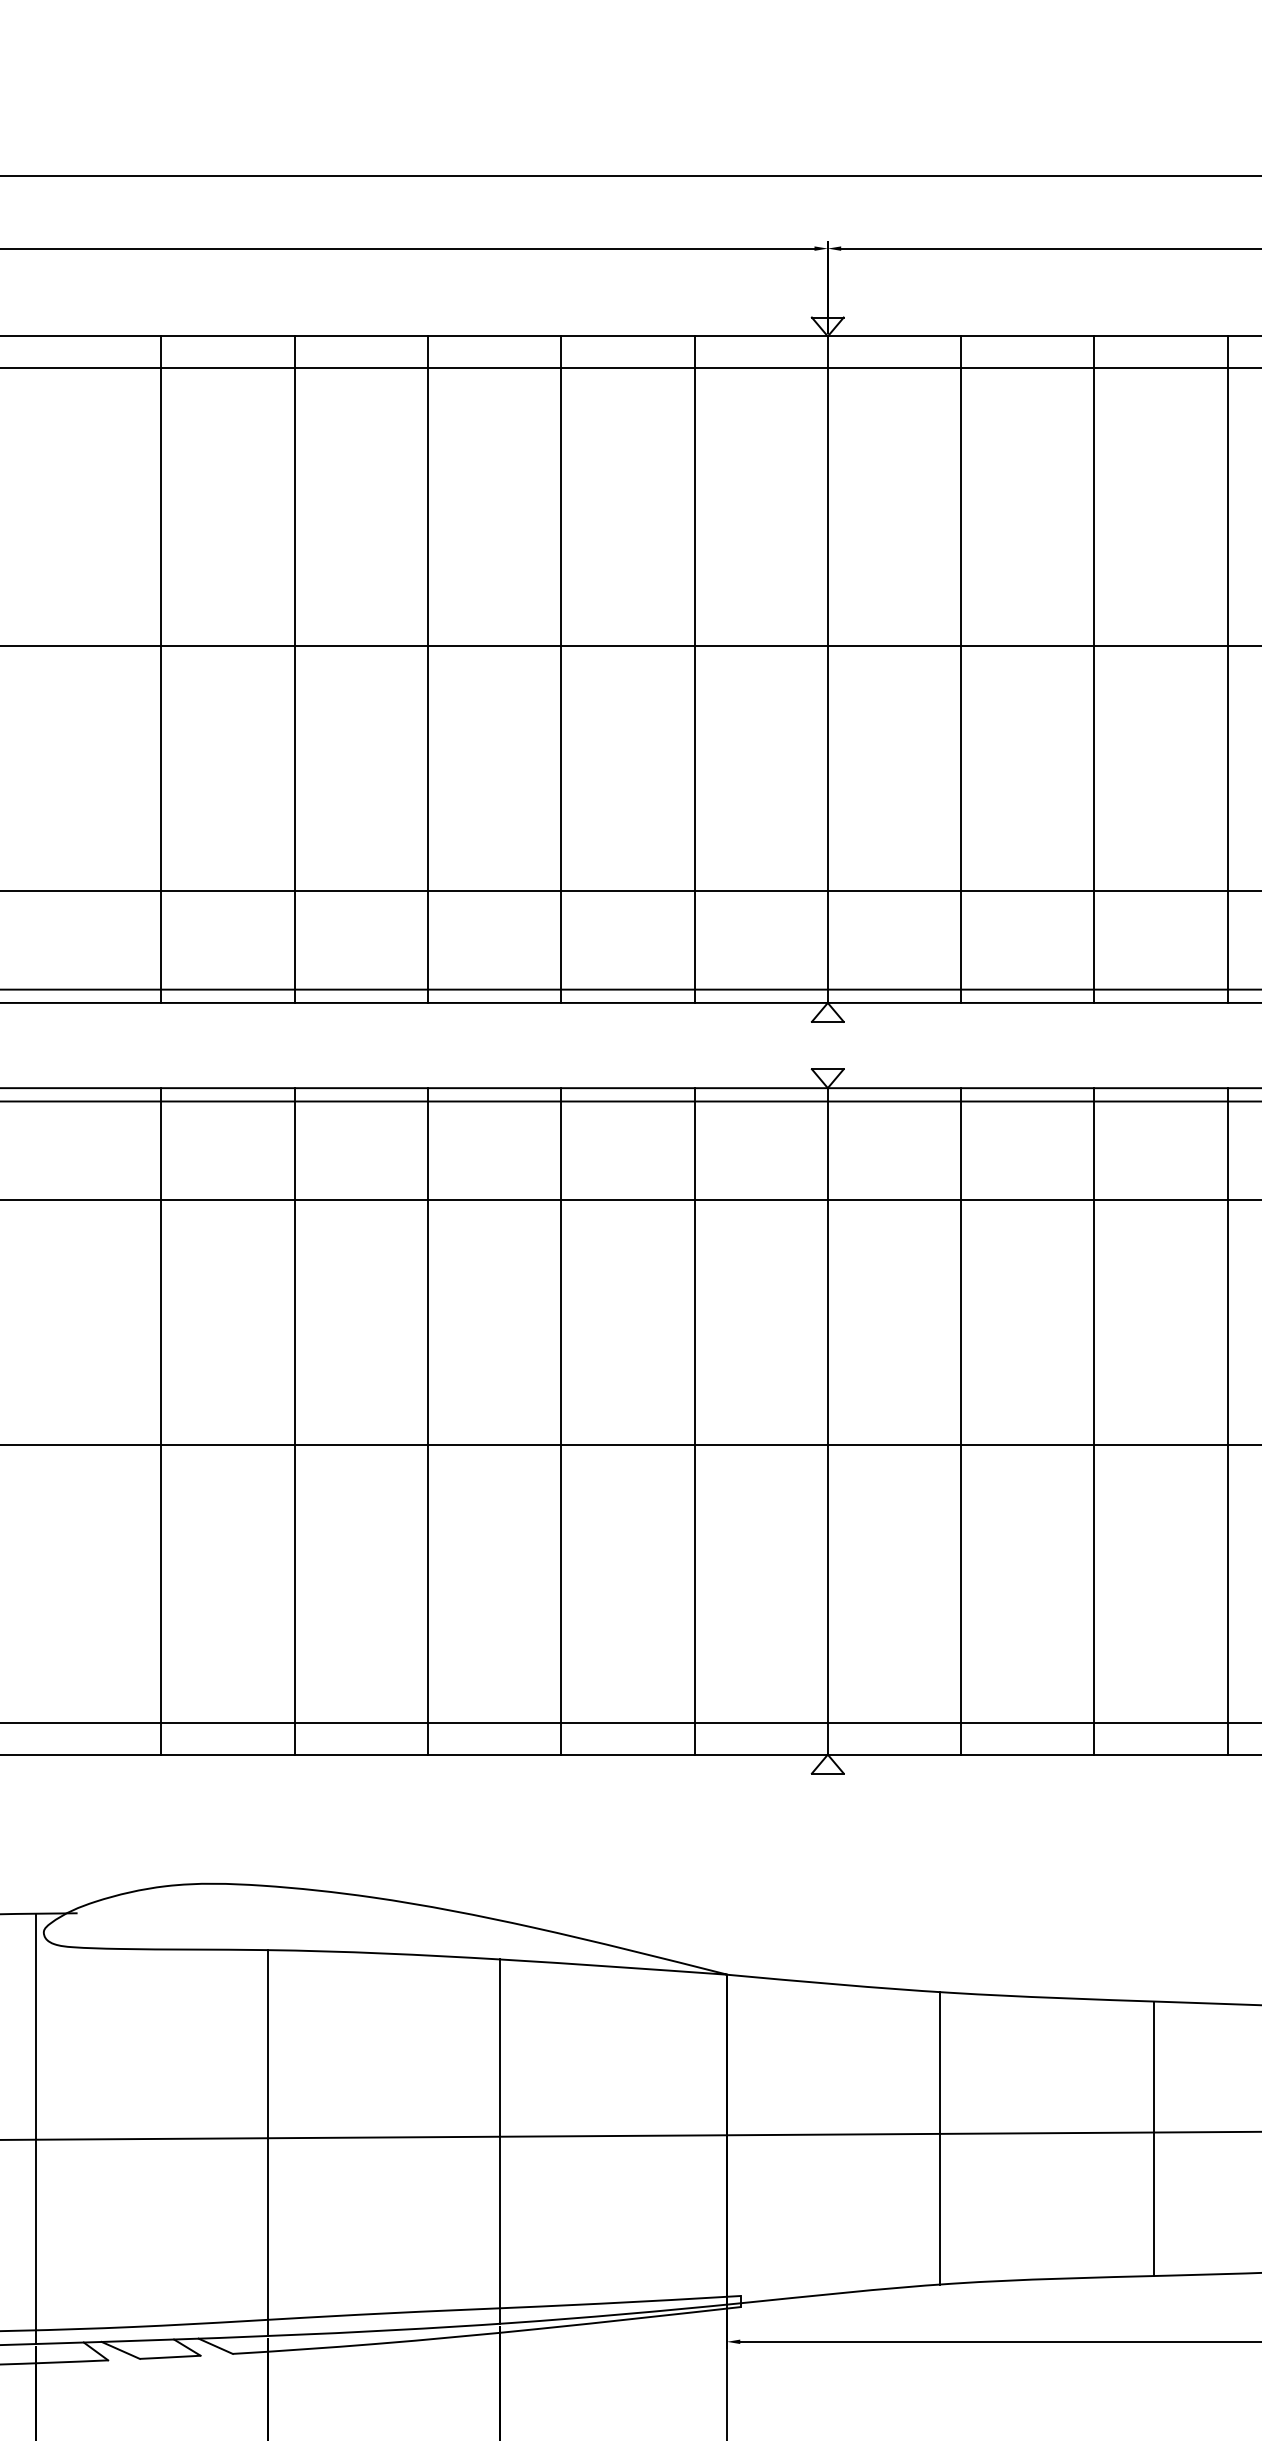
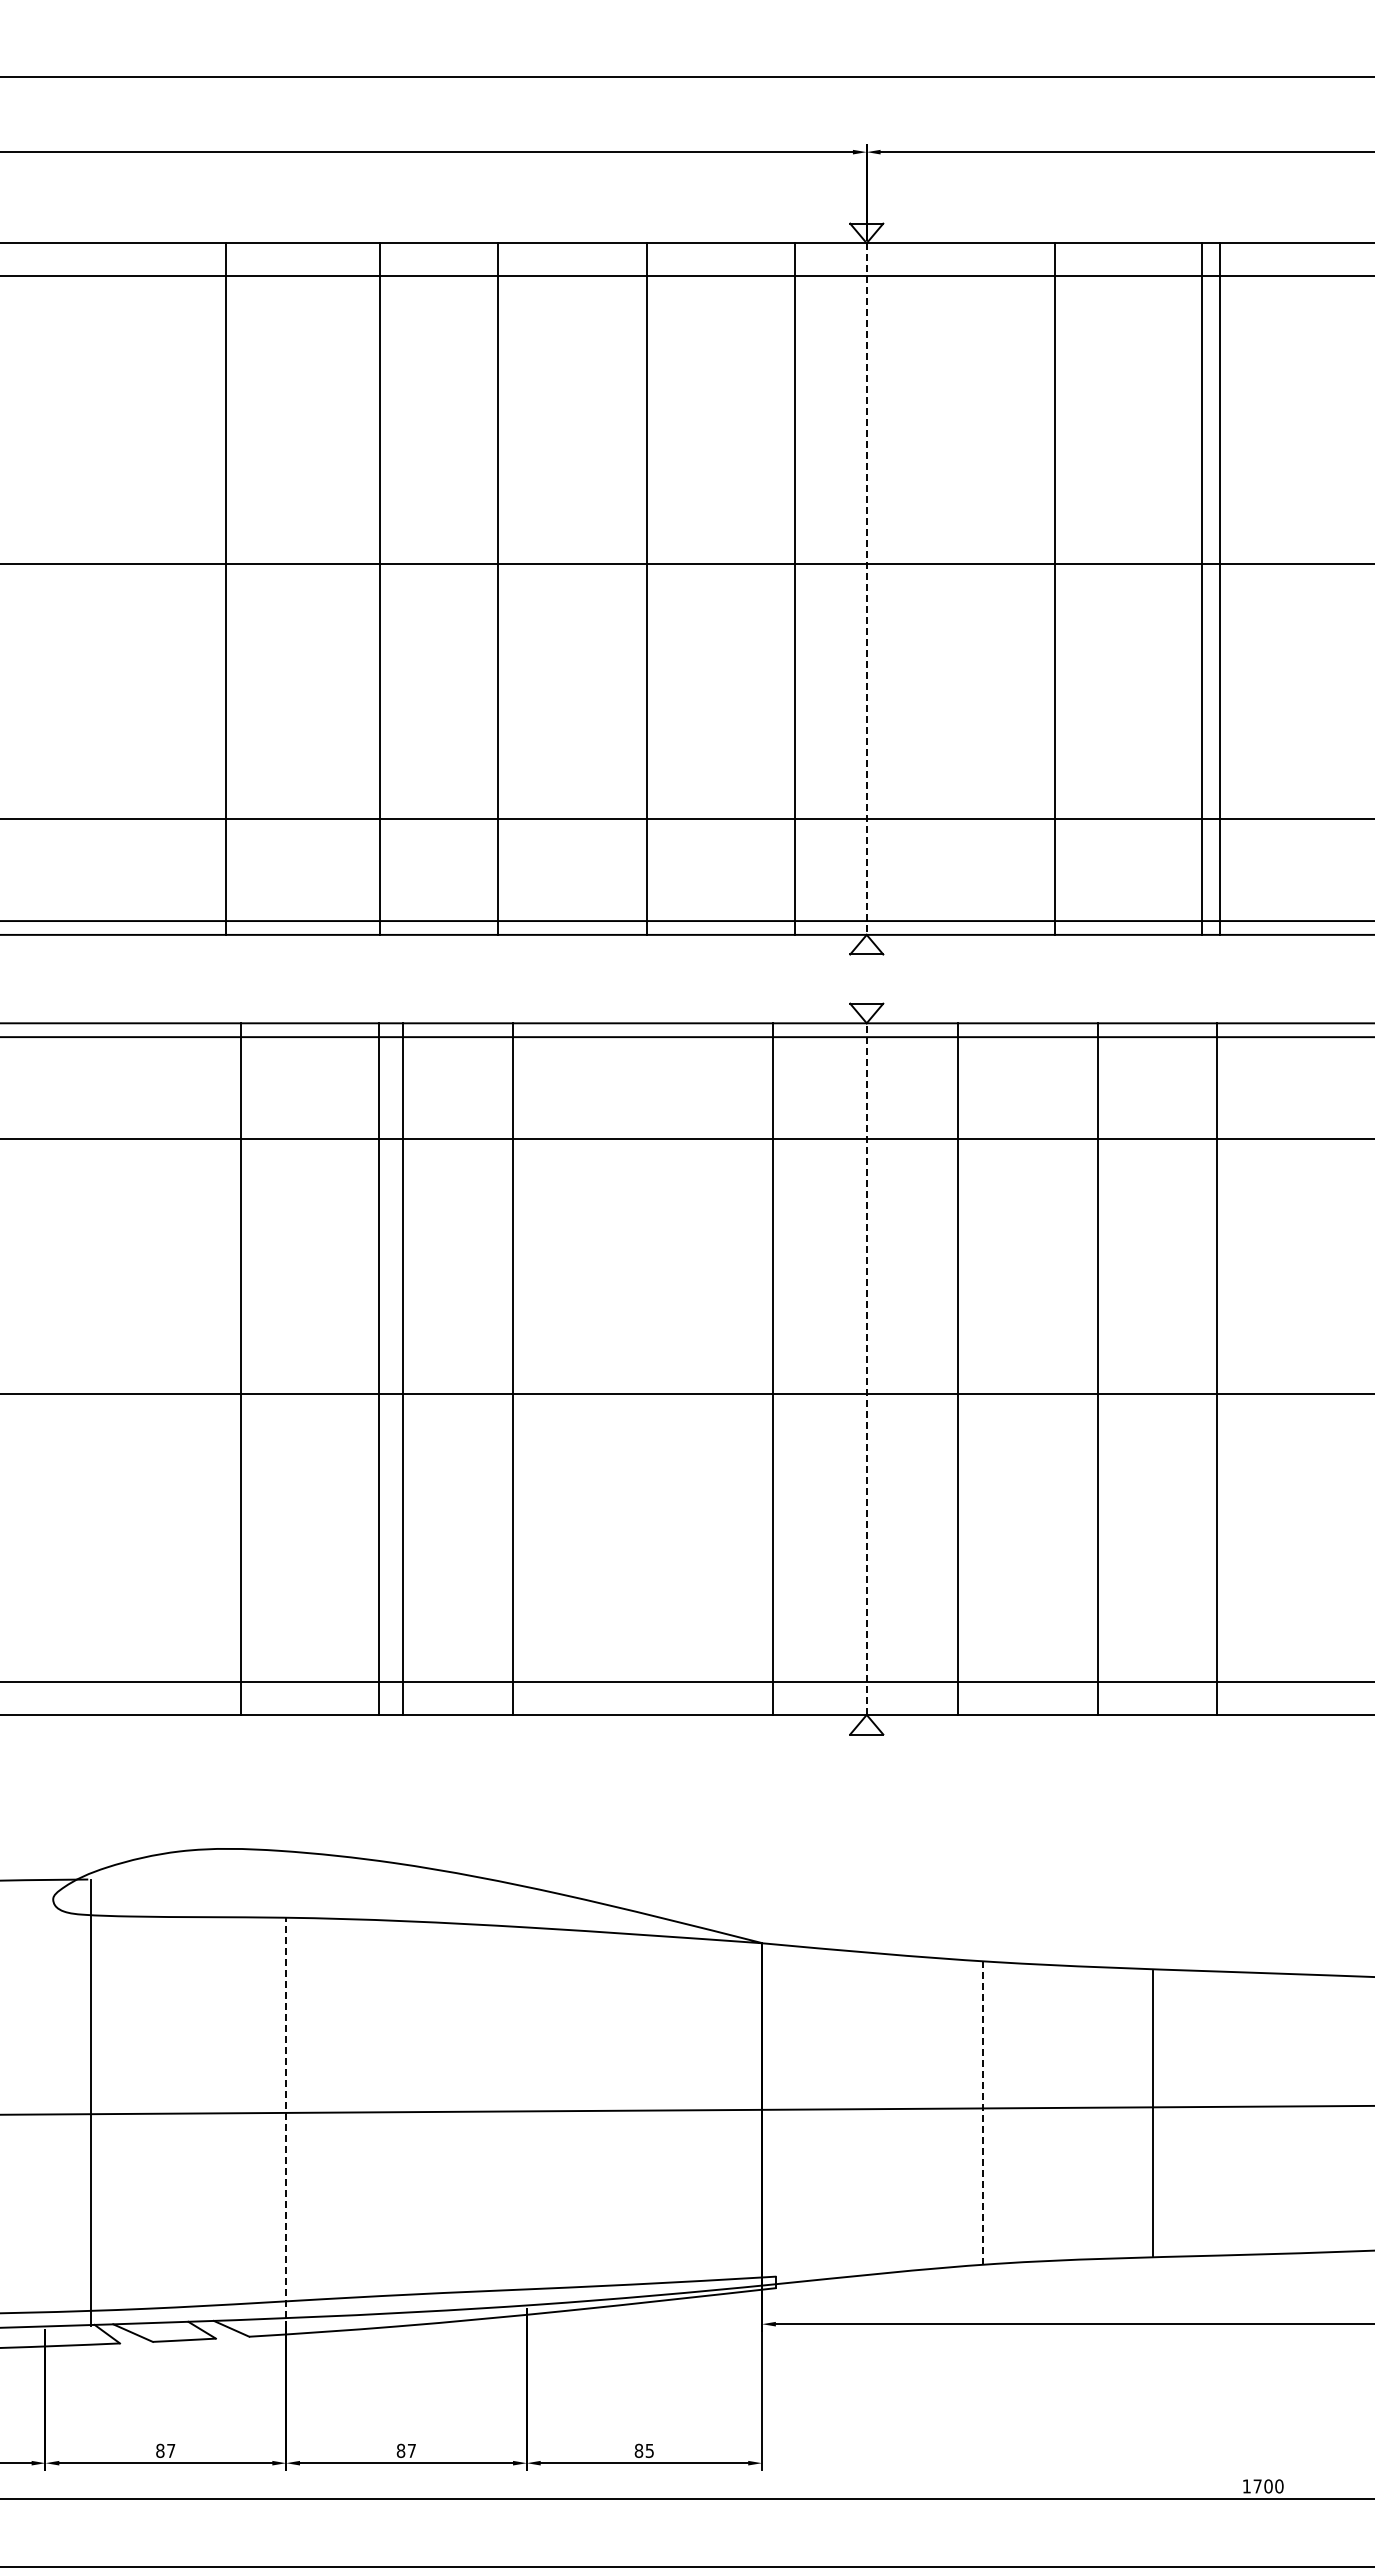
line: (161, 669) -> (226, 588), moved
line: (294, 669) -> (380, 588), moved
line: (427, 669) -> (497, 588), moved
line: (561, 669) -> (647, 588), moved
line: (694, 669) -> (795, 588), moved
line: (961, 669) -> (1055, 588), moved
line: (1094, 669) -> (1220, 588), moved
line: (1227, 669) -> (1201, 588), moved
line: (827, 670) -> (866, 589), solid -> dashed
line: (161, 1420) -> (241, 1368), moved
line: (294, 1420) -> (379, 1368), moved
line: (427, 1420) -> (402, 1368), moved
line: (561, 1420) -> (513, 1368), moved
line: (694, 1420) -> (773, 1368), moved
line: (961, 1420) -> (958, 1368), moved
line: (1094, 1420) -> (1098, 1368), moved
line: (1227, 1420) -> (1216, 1368), moved
line: (827, 1421) -> (866, 1369), solid -> dashed
line: (36, 2129) -> (91, 2103), moved
line: (940, 2138) -> (983, 2113), solid -> dashed
line: (1153, 2138) -> (1152, 2113), moved
line: (499, 2141) -> (526, 2116), removed
line: (268, 2142) -> (286, 2117), solid -> dashed

